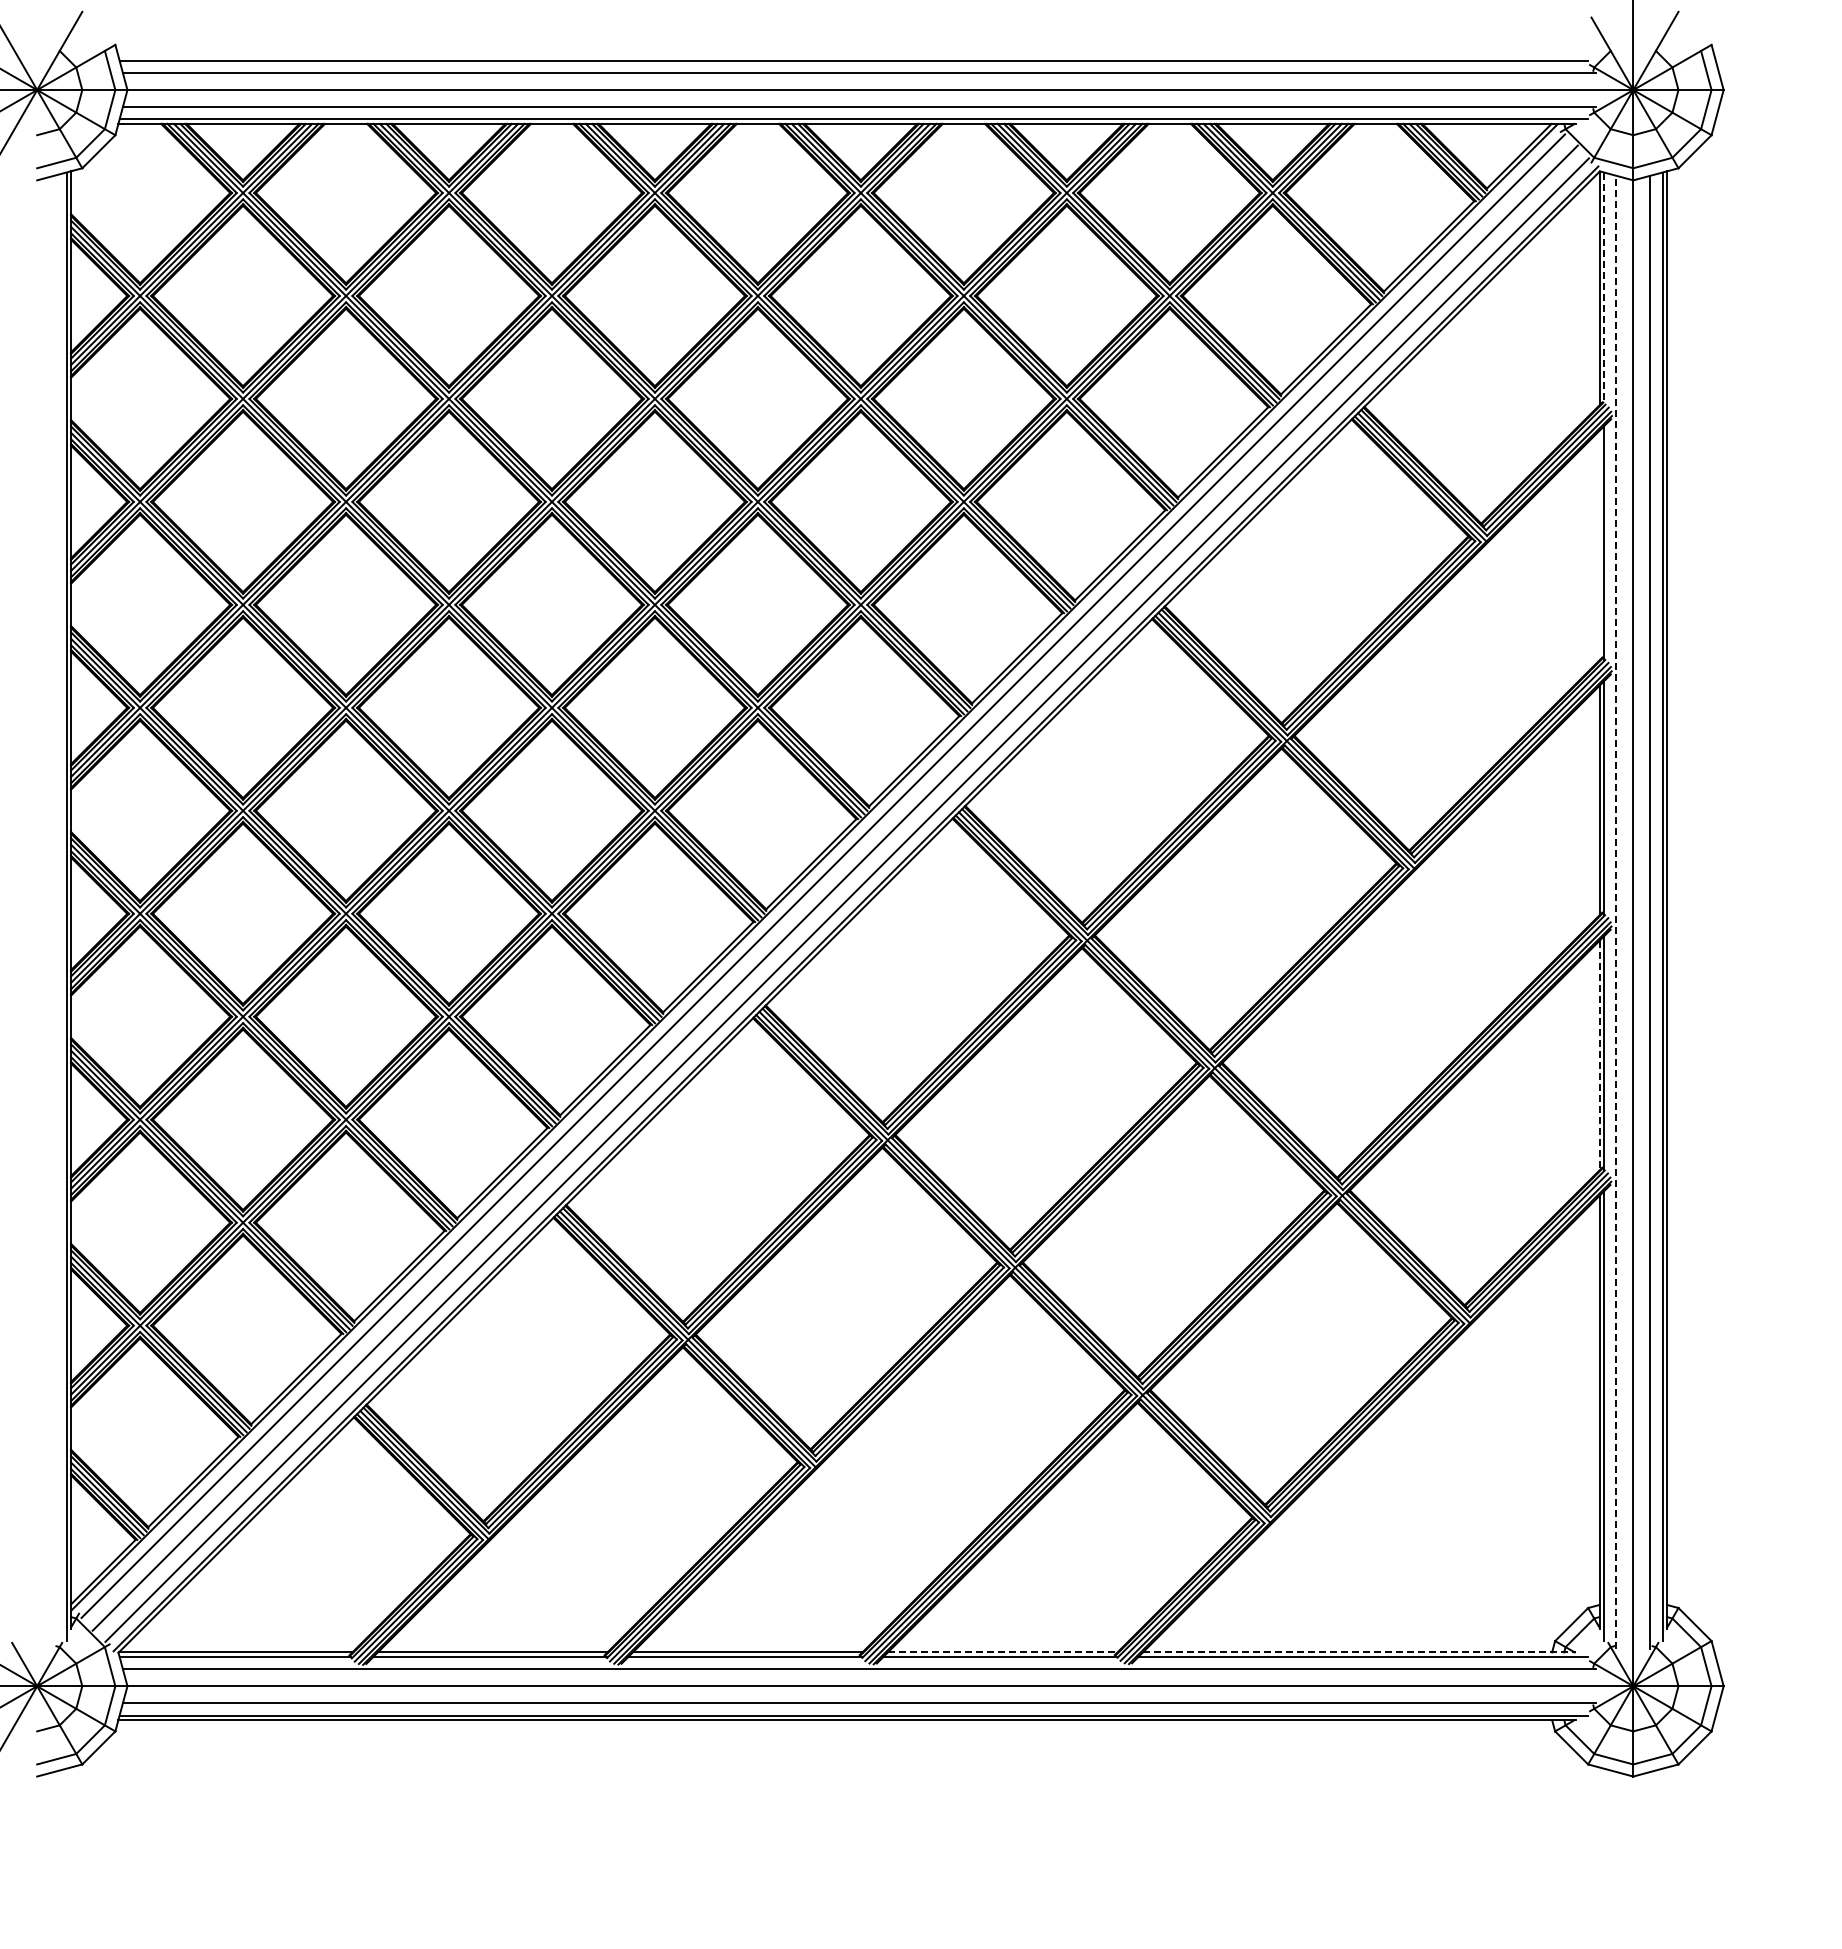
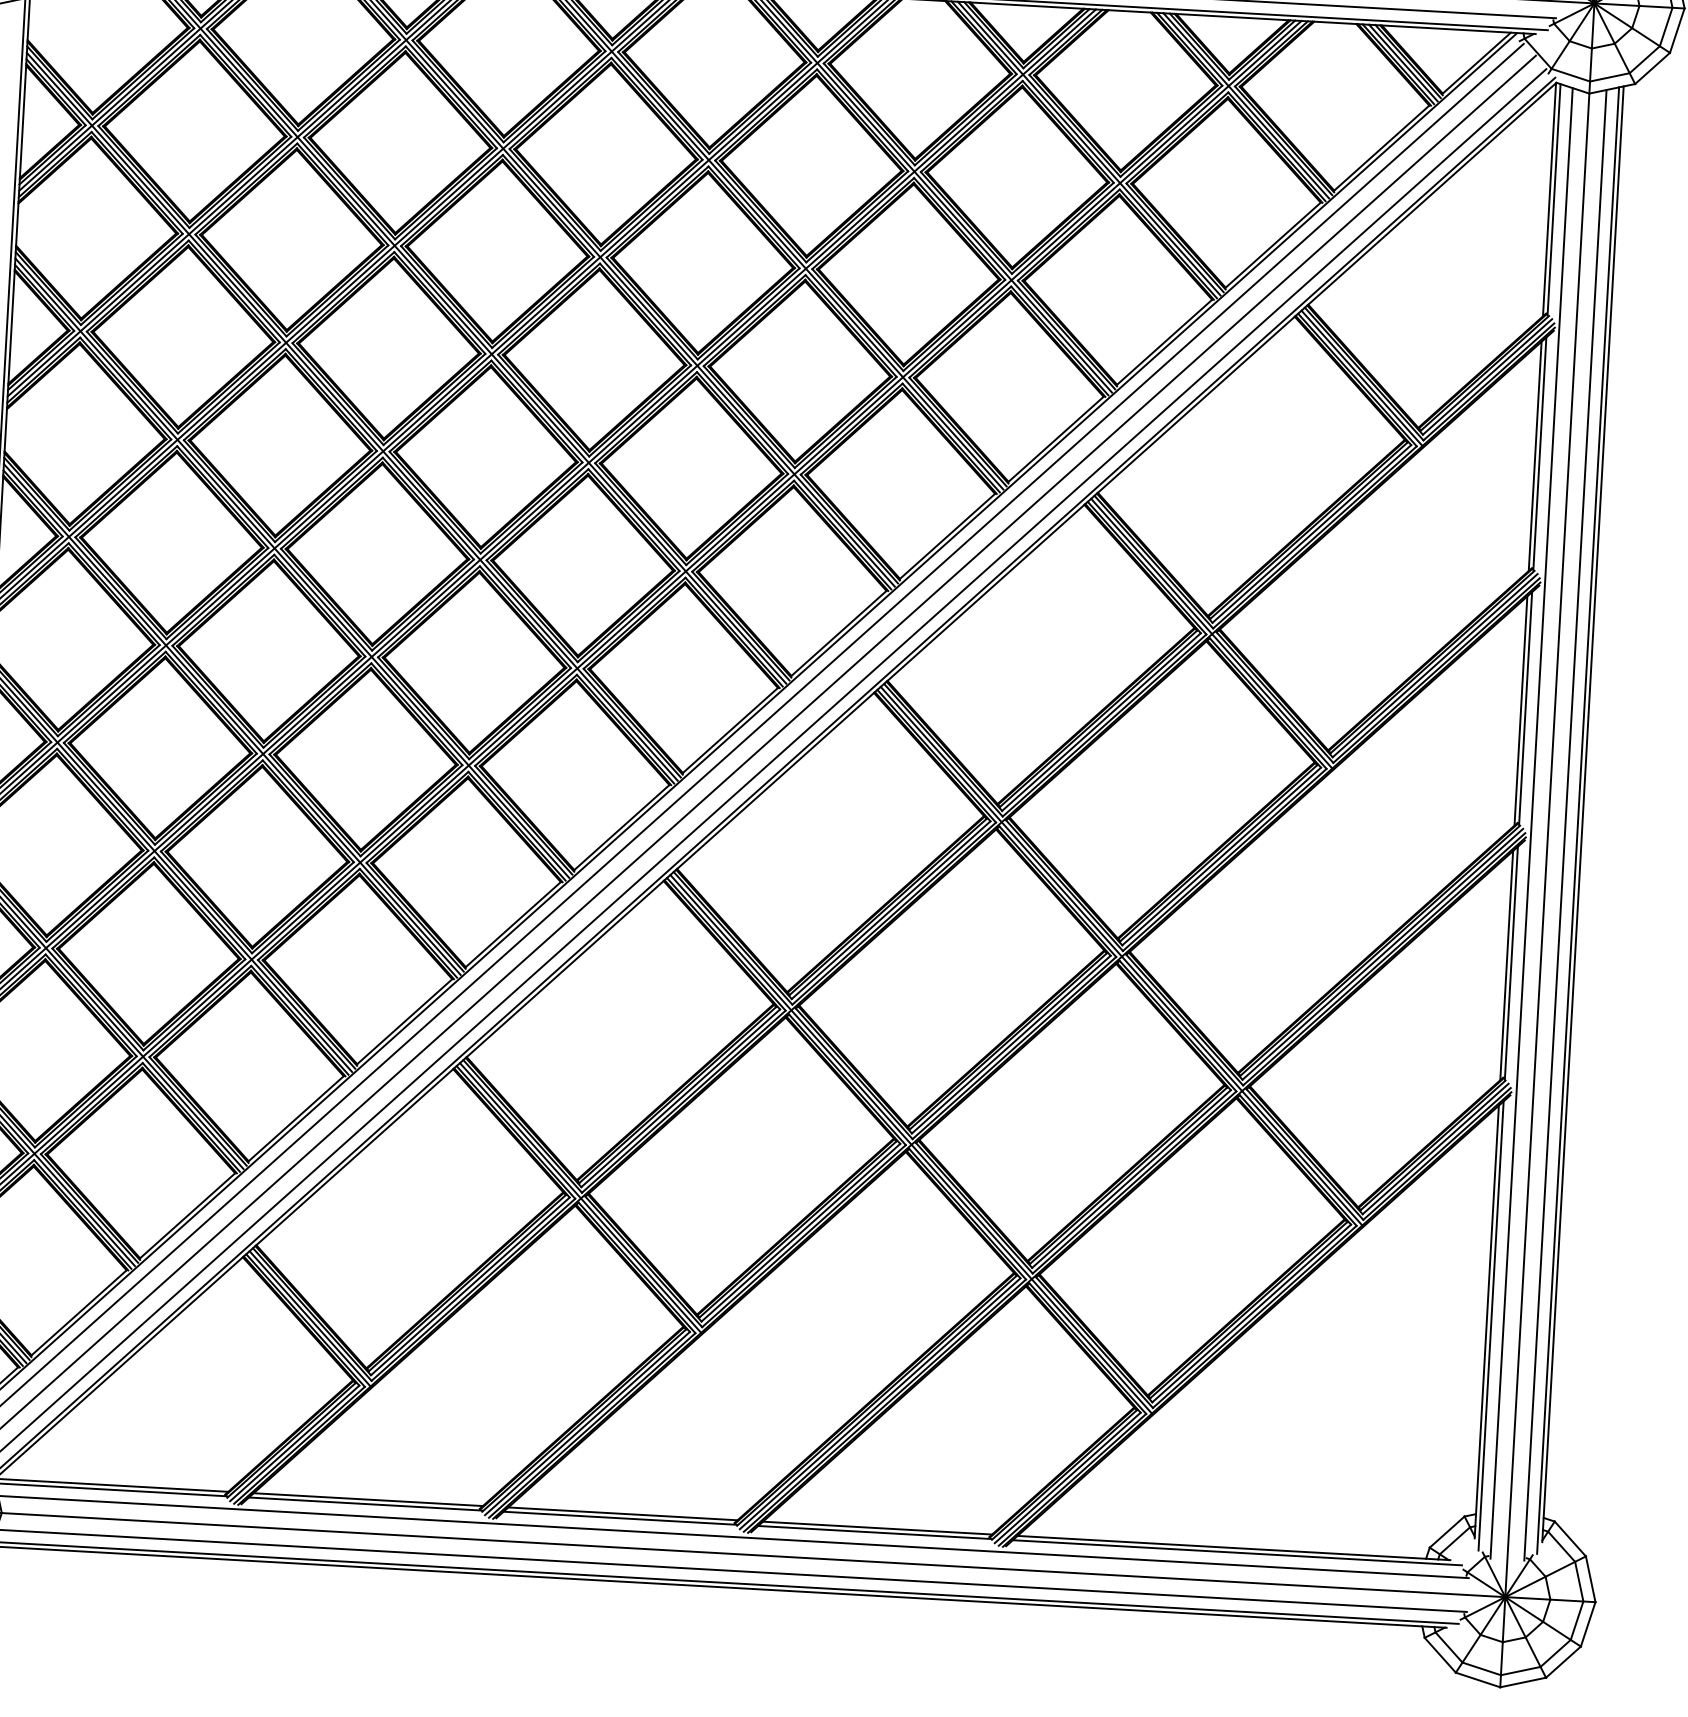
line: (1604, 288) -> (1554, 199), dashed -> solid
line: (1599, 545) -> (1535, 456), added
line: (1616, 911) -> (1531, 822), dashed -> solid
line: (1599, 1055) -> (1506, 965), dashed -> solid
line: (1002, 1652) -> (877, 1528), dashed -> solid
line: (1359, 1652) -> (1233, 1548), dashed -> solid

